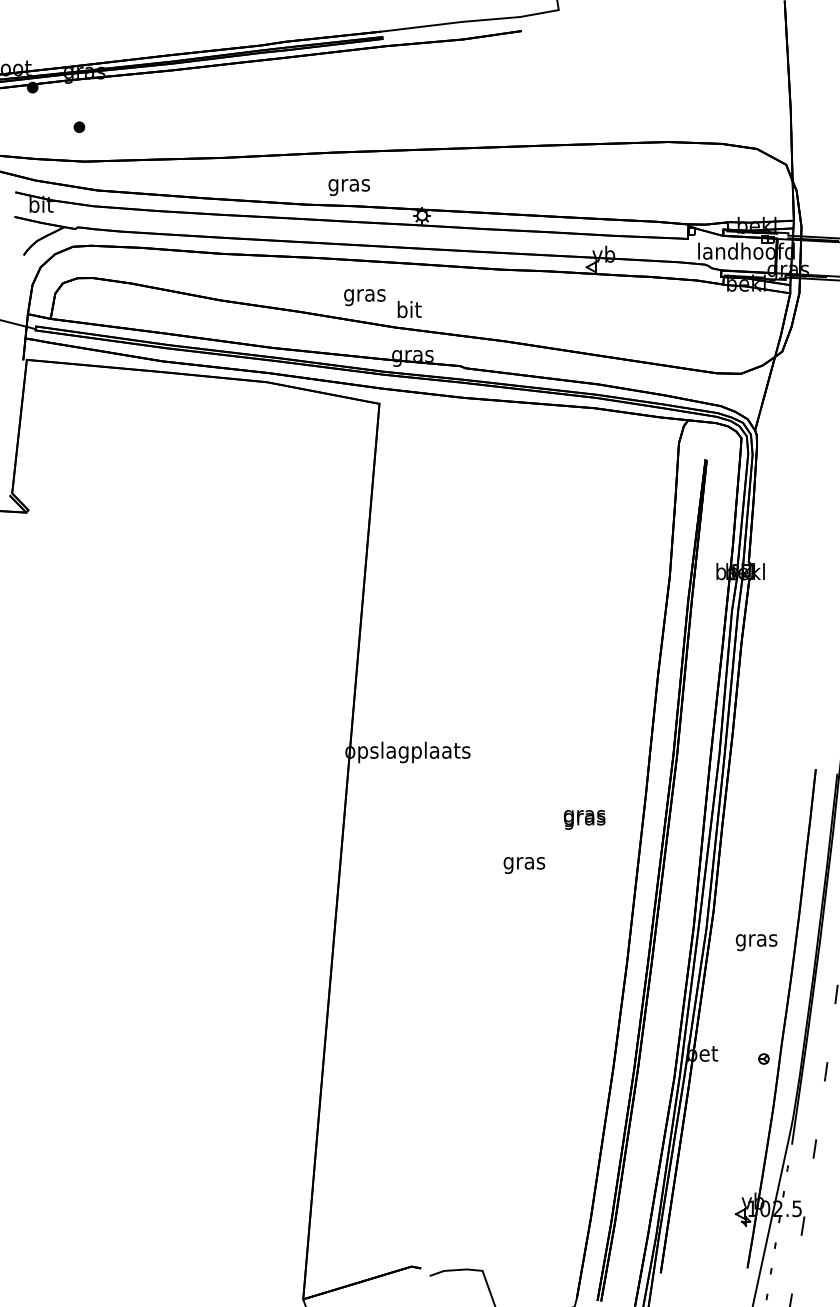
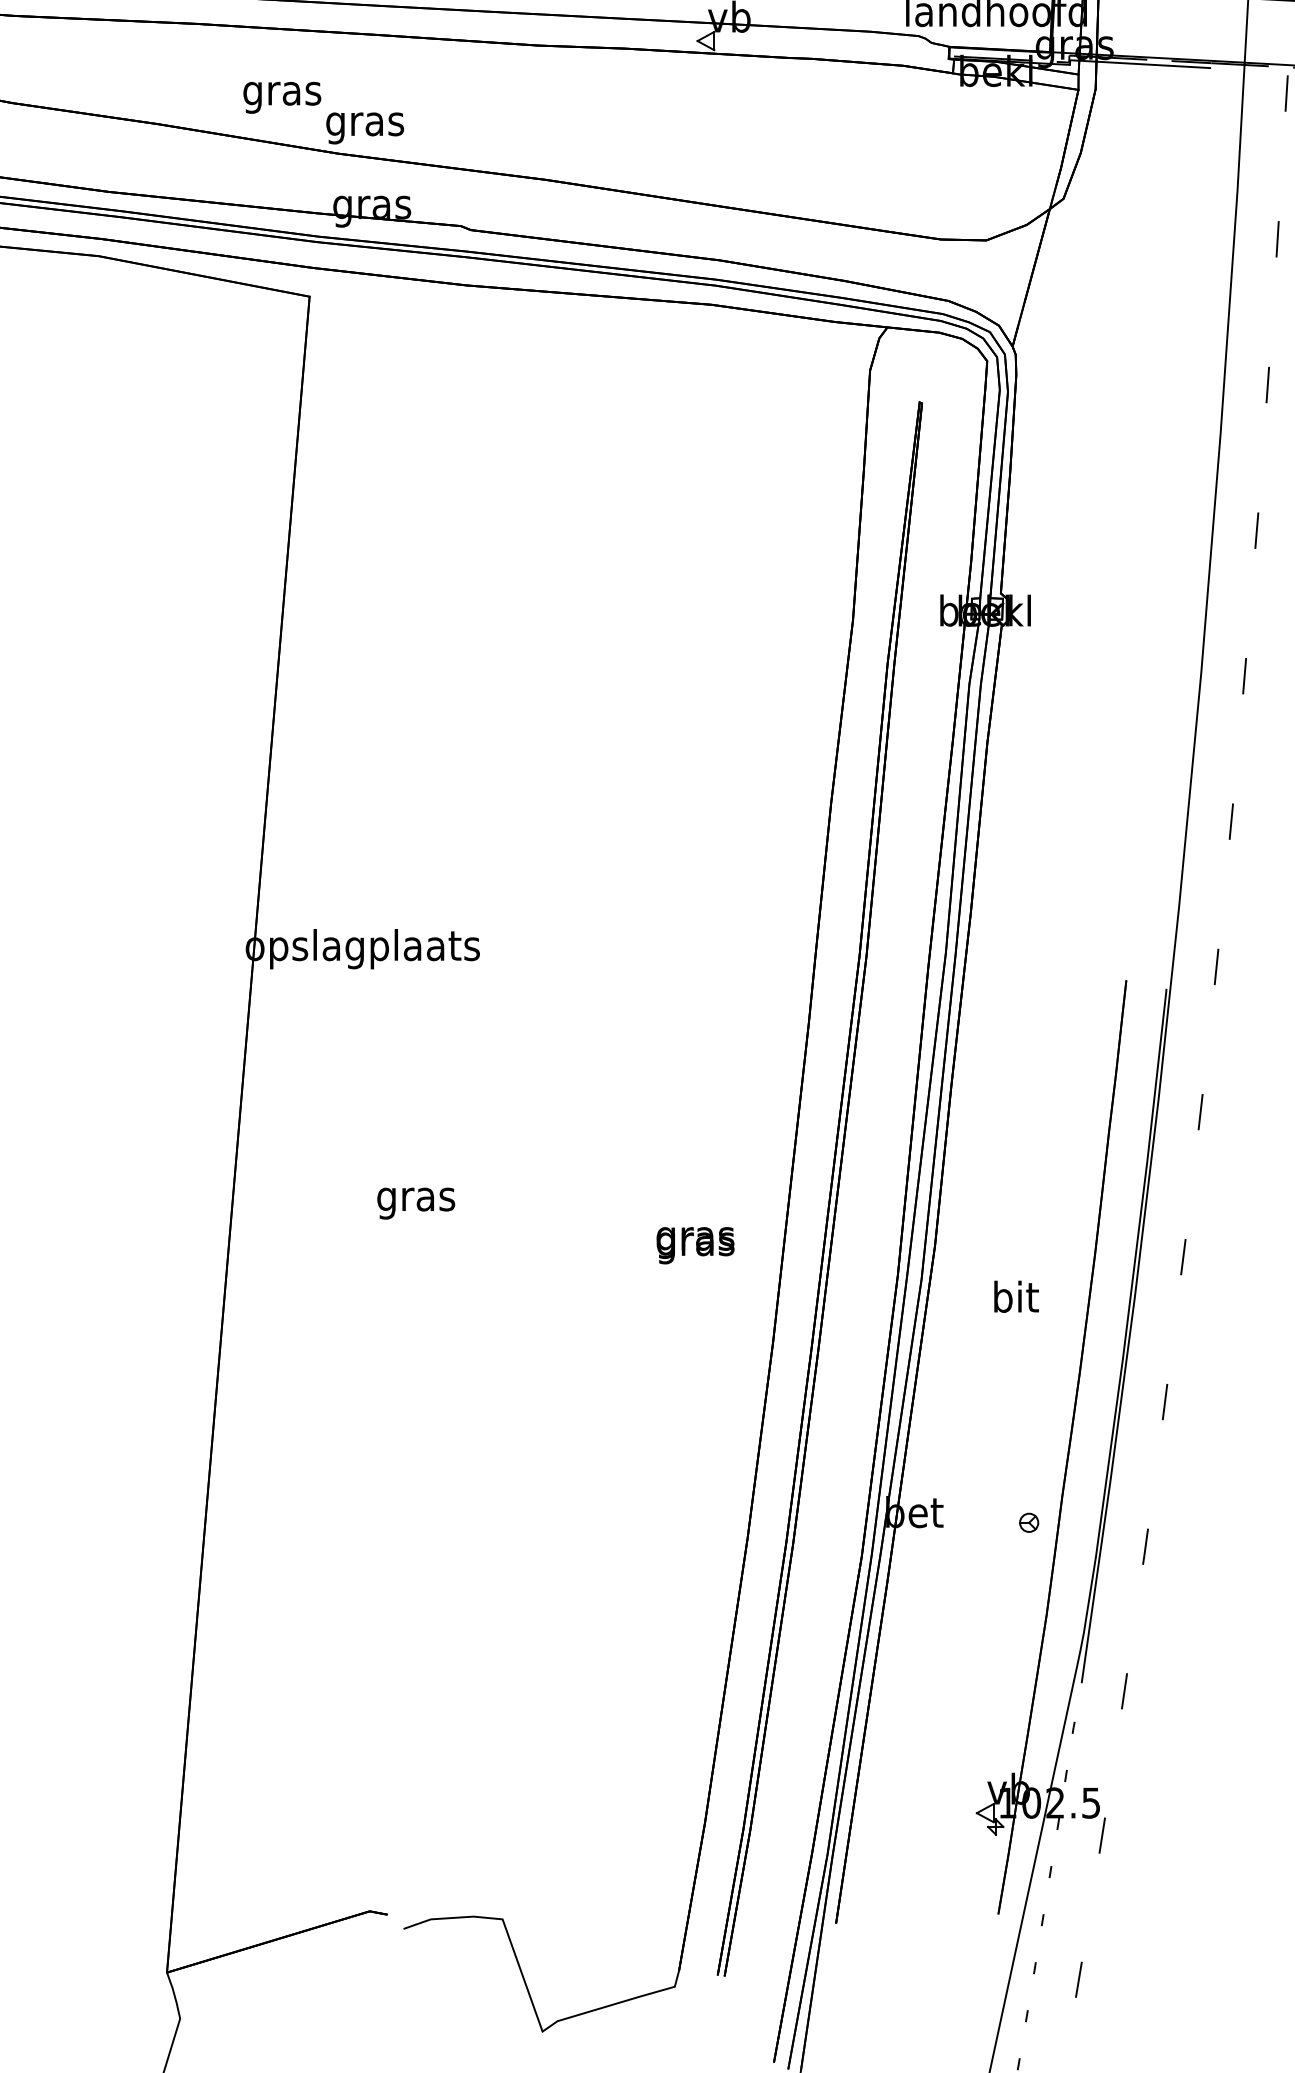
text: (408, 311) -> (363, 123), bit -> gras
text: (584, 819) -> (695, 1244), moved
text: (524, 865) -> (416, 1203), moved
text: (756, 940) -> (1015, 1300), gras -> bit

